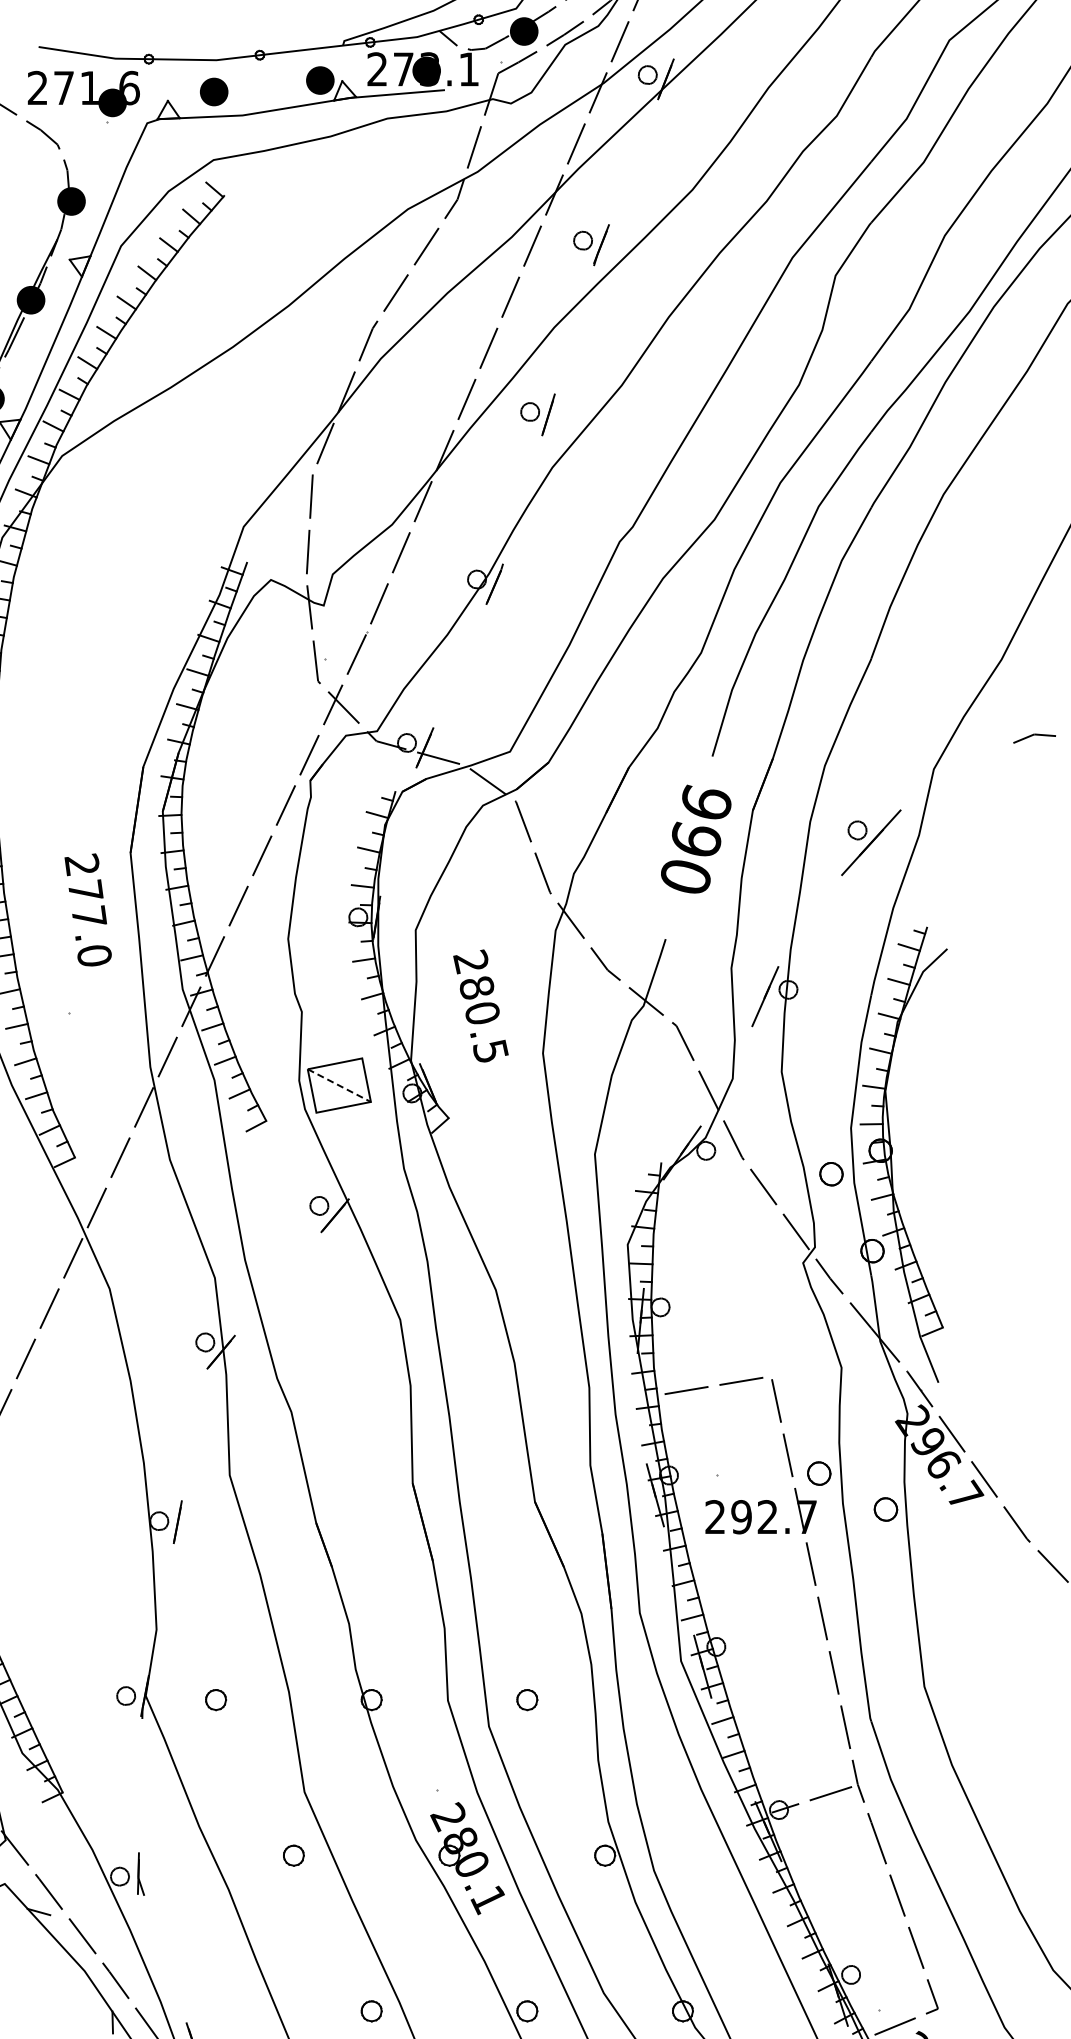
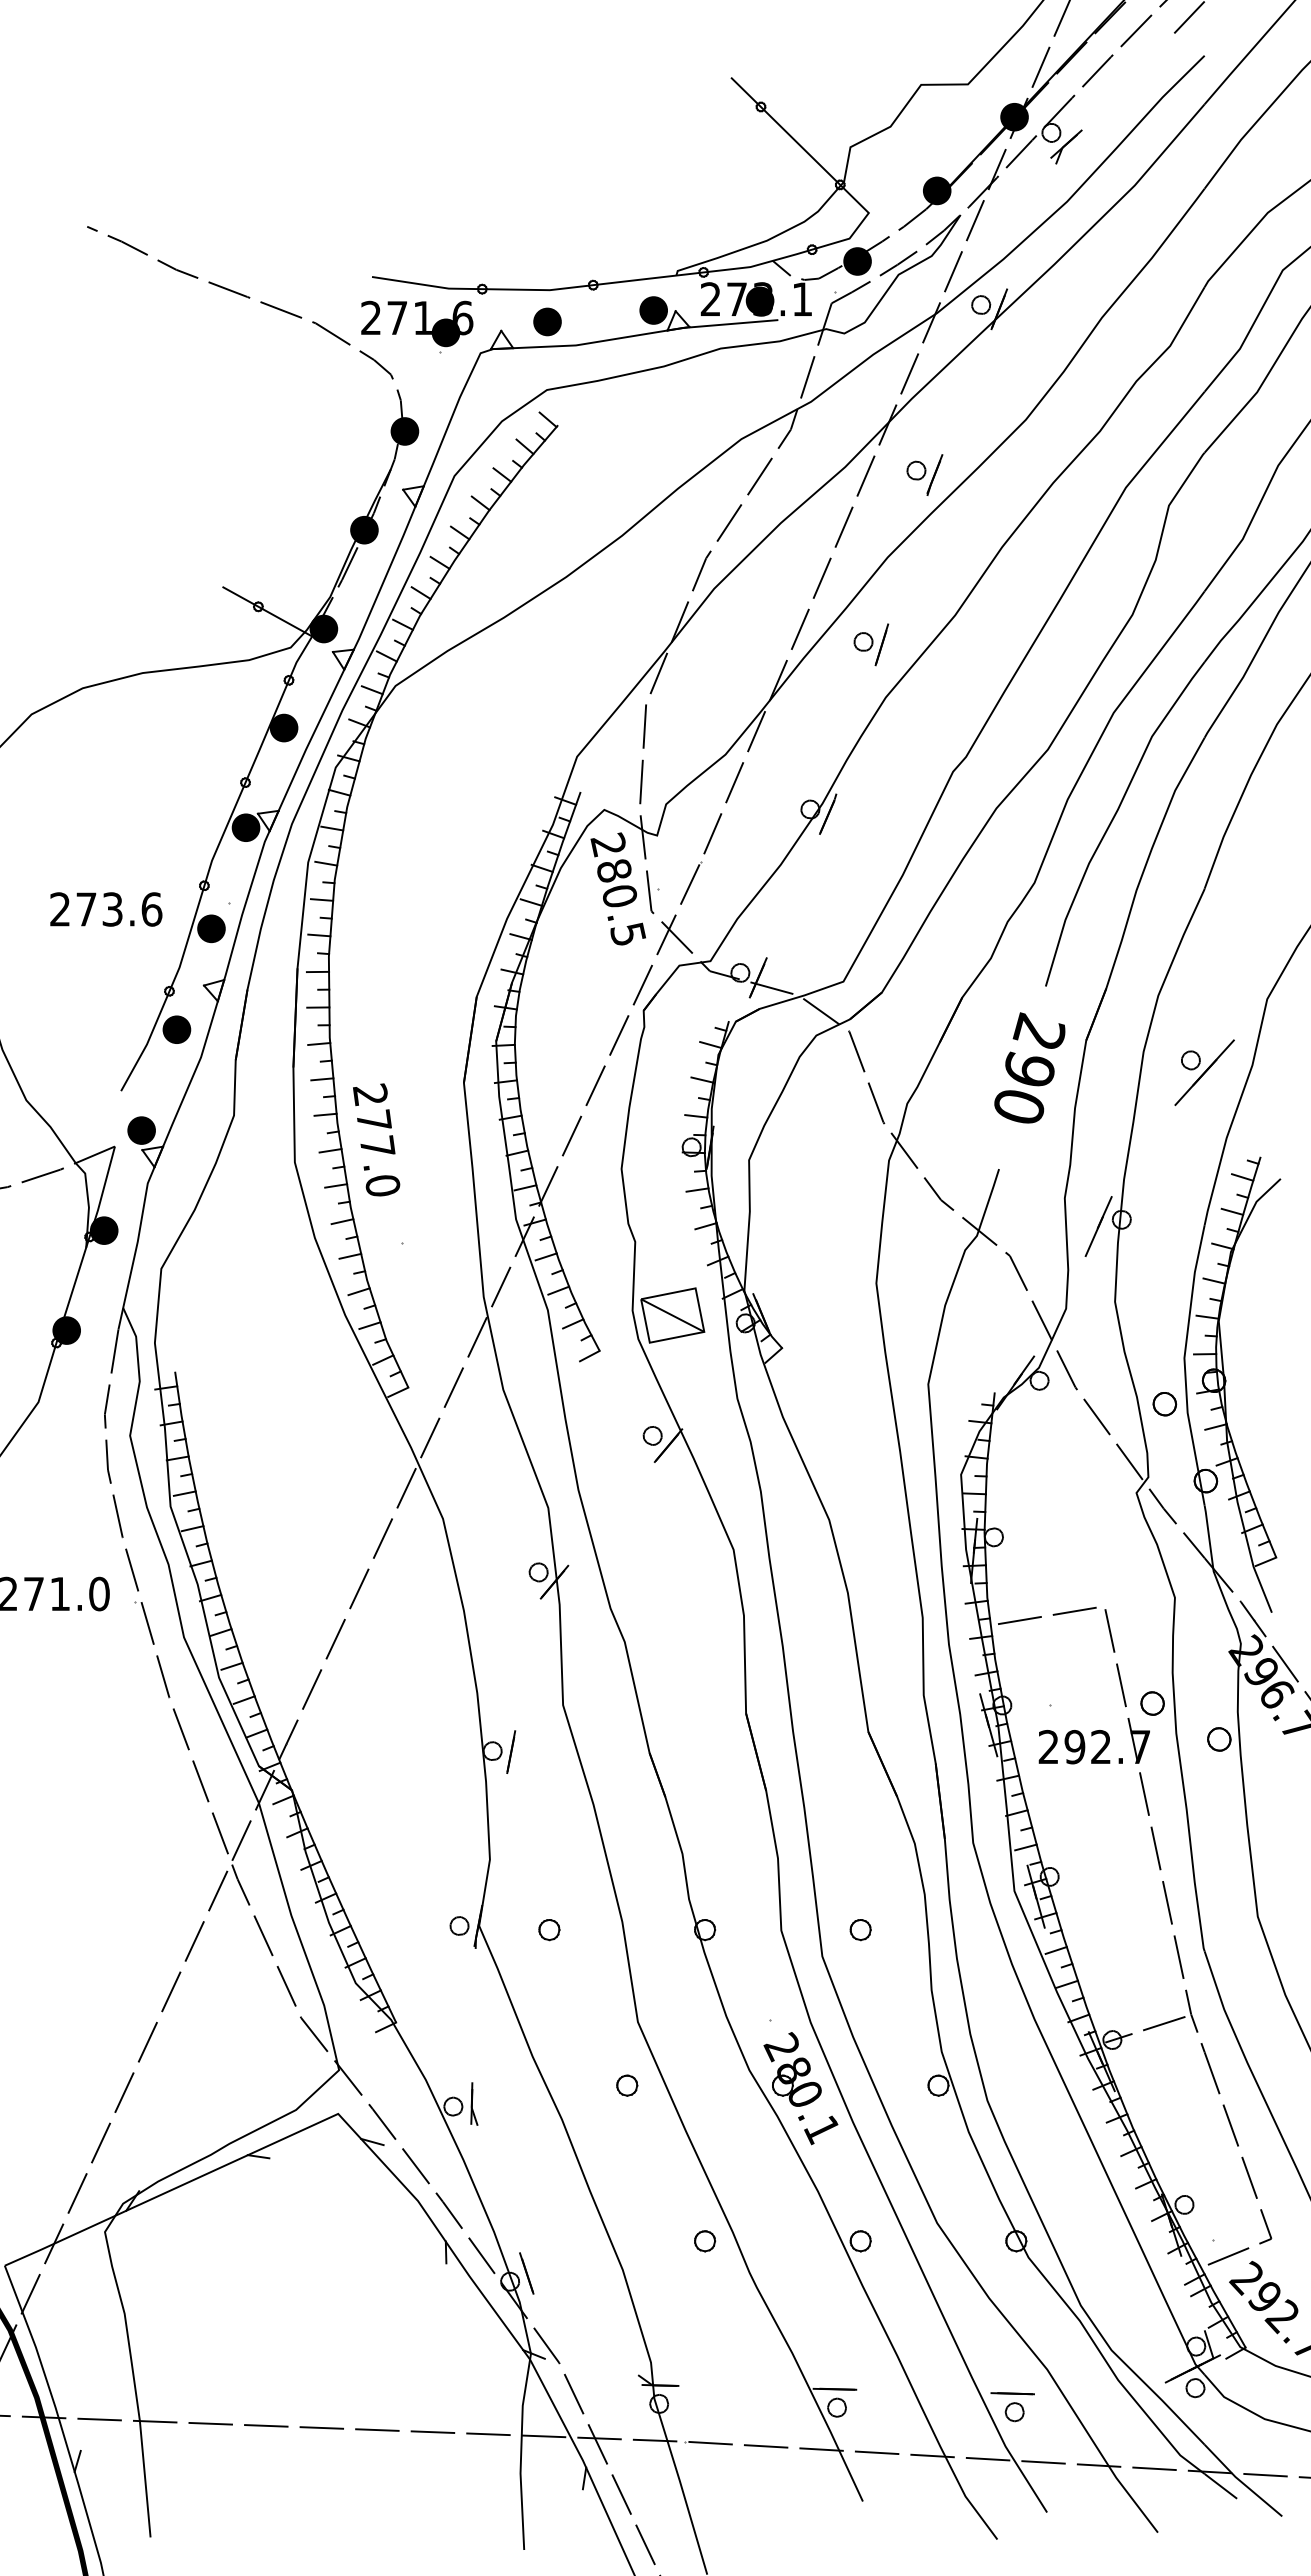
text: (705, 800) -> (1038, 1030), 990 -> 290
text: (88, 909) -> (376, 1139), moved
text: (480, 1005) -> (617, 888), moved
line: (339, 1085) -> (672, 1315), dashed -> solid

